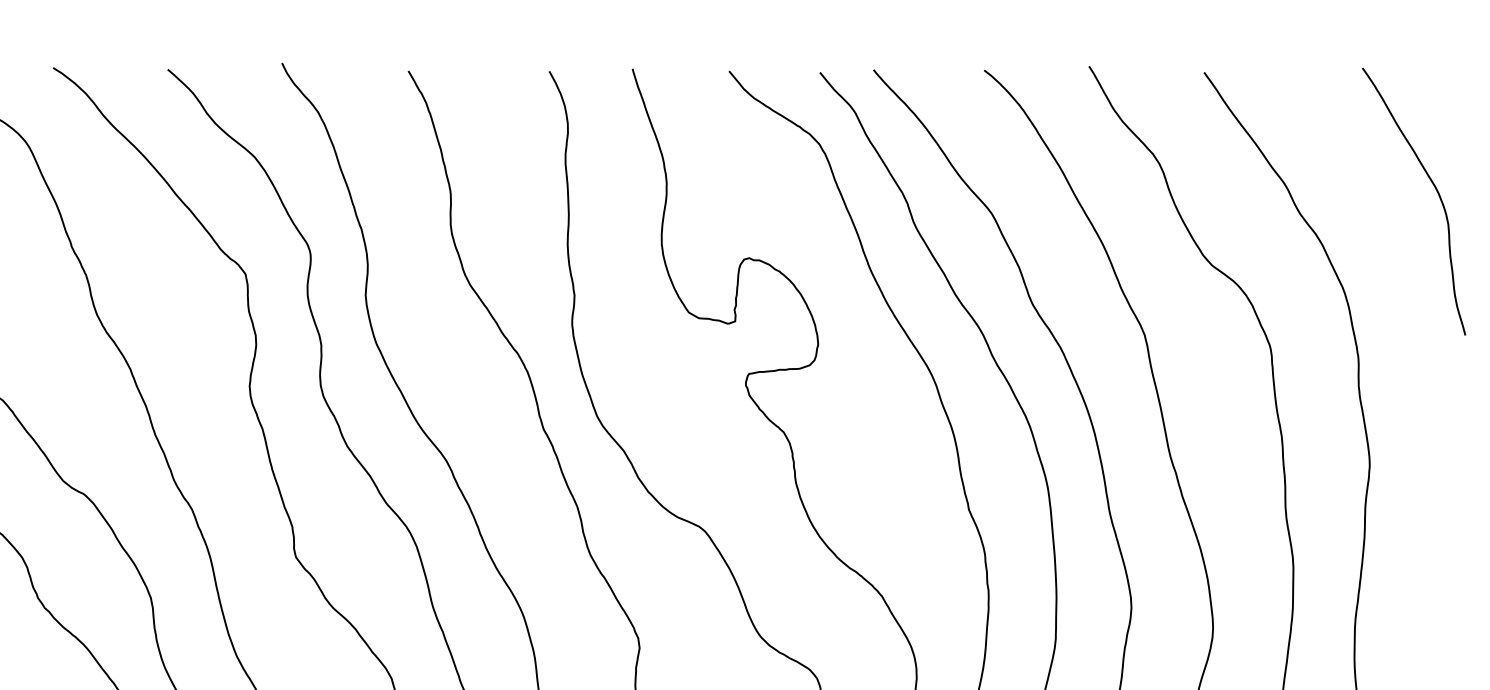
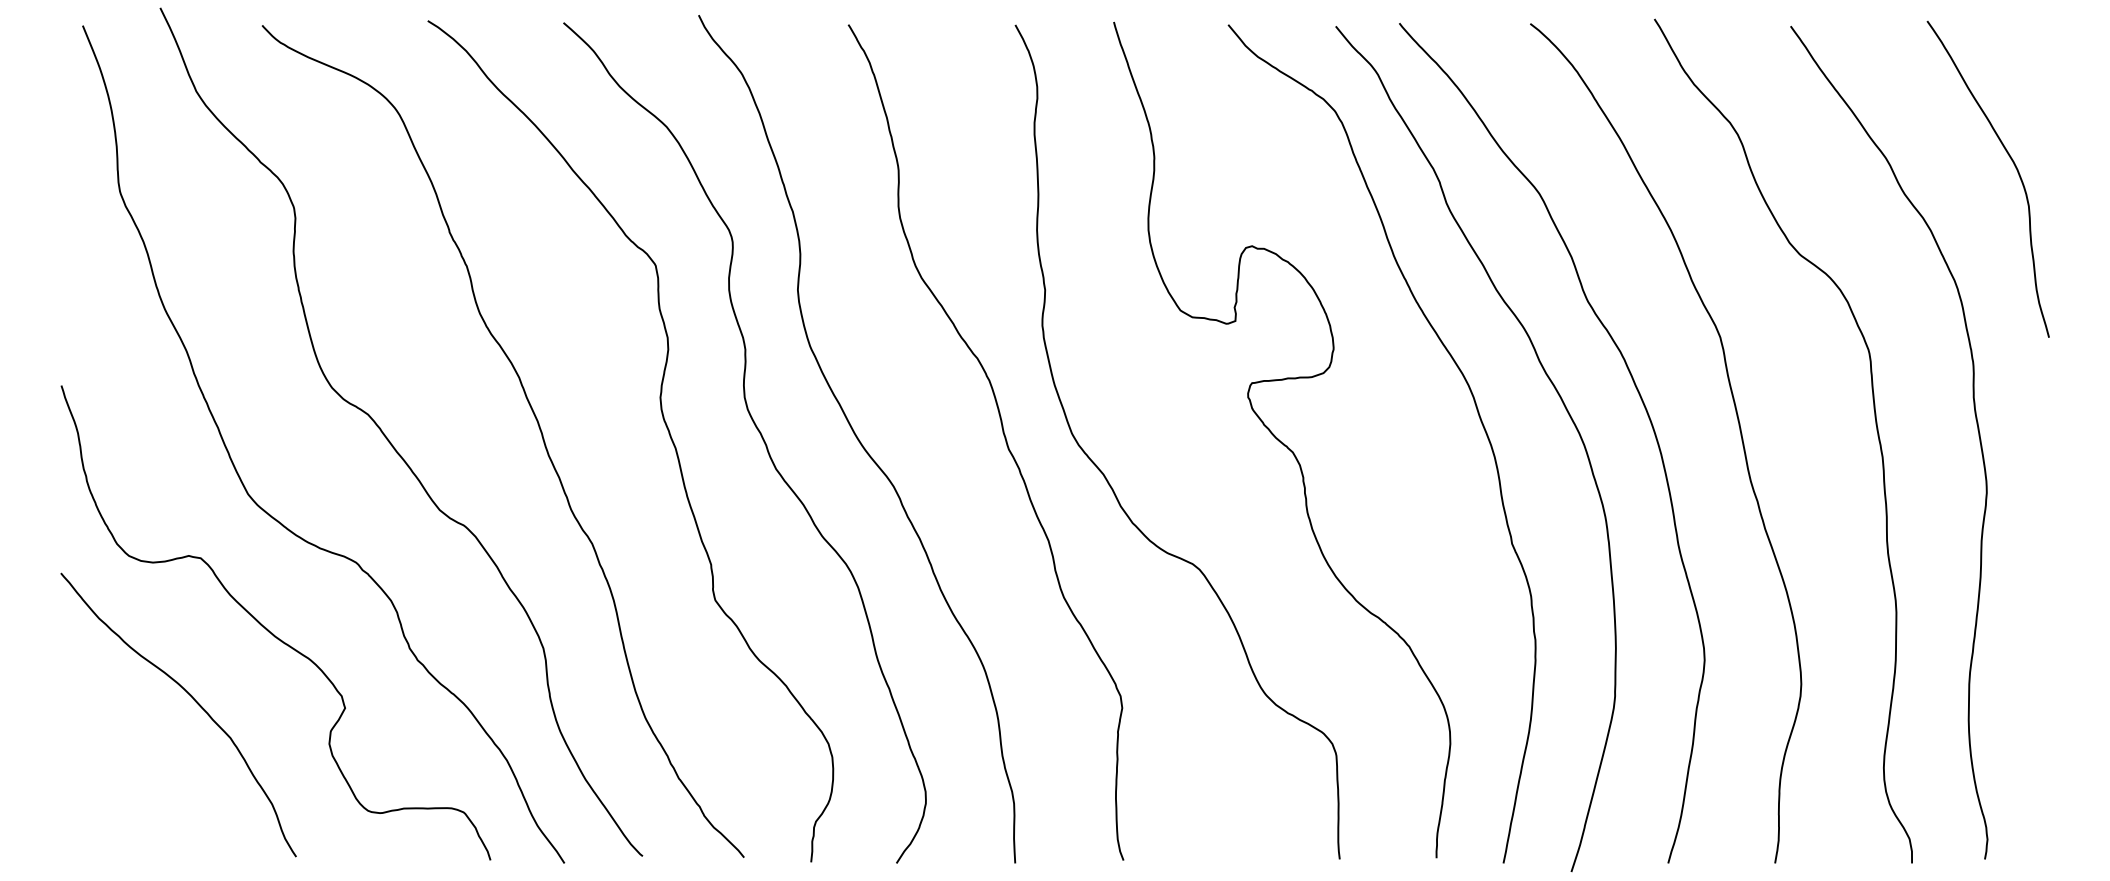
curve: (1435, 189) -> (2013, 164), moved

